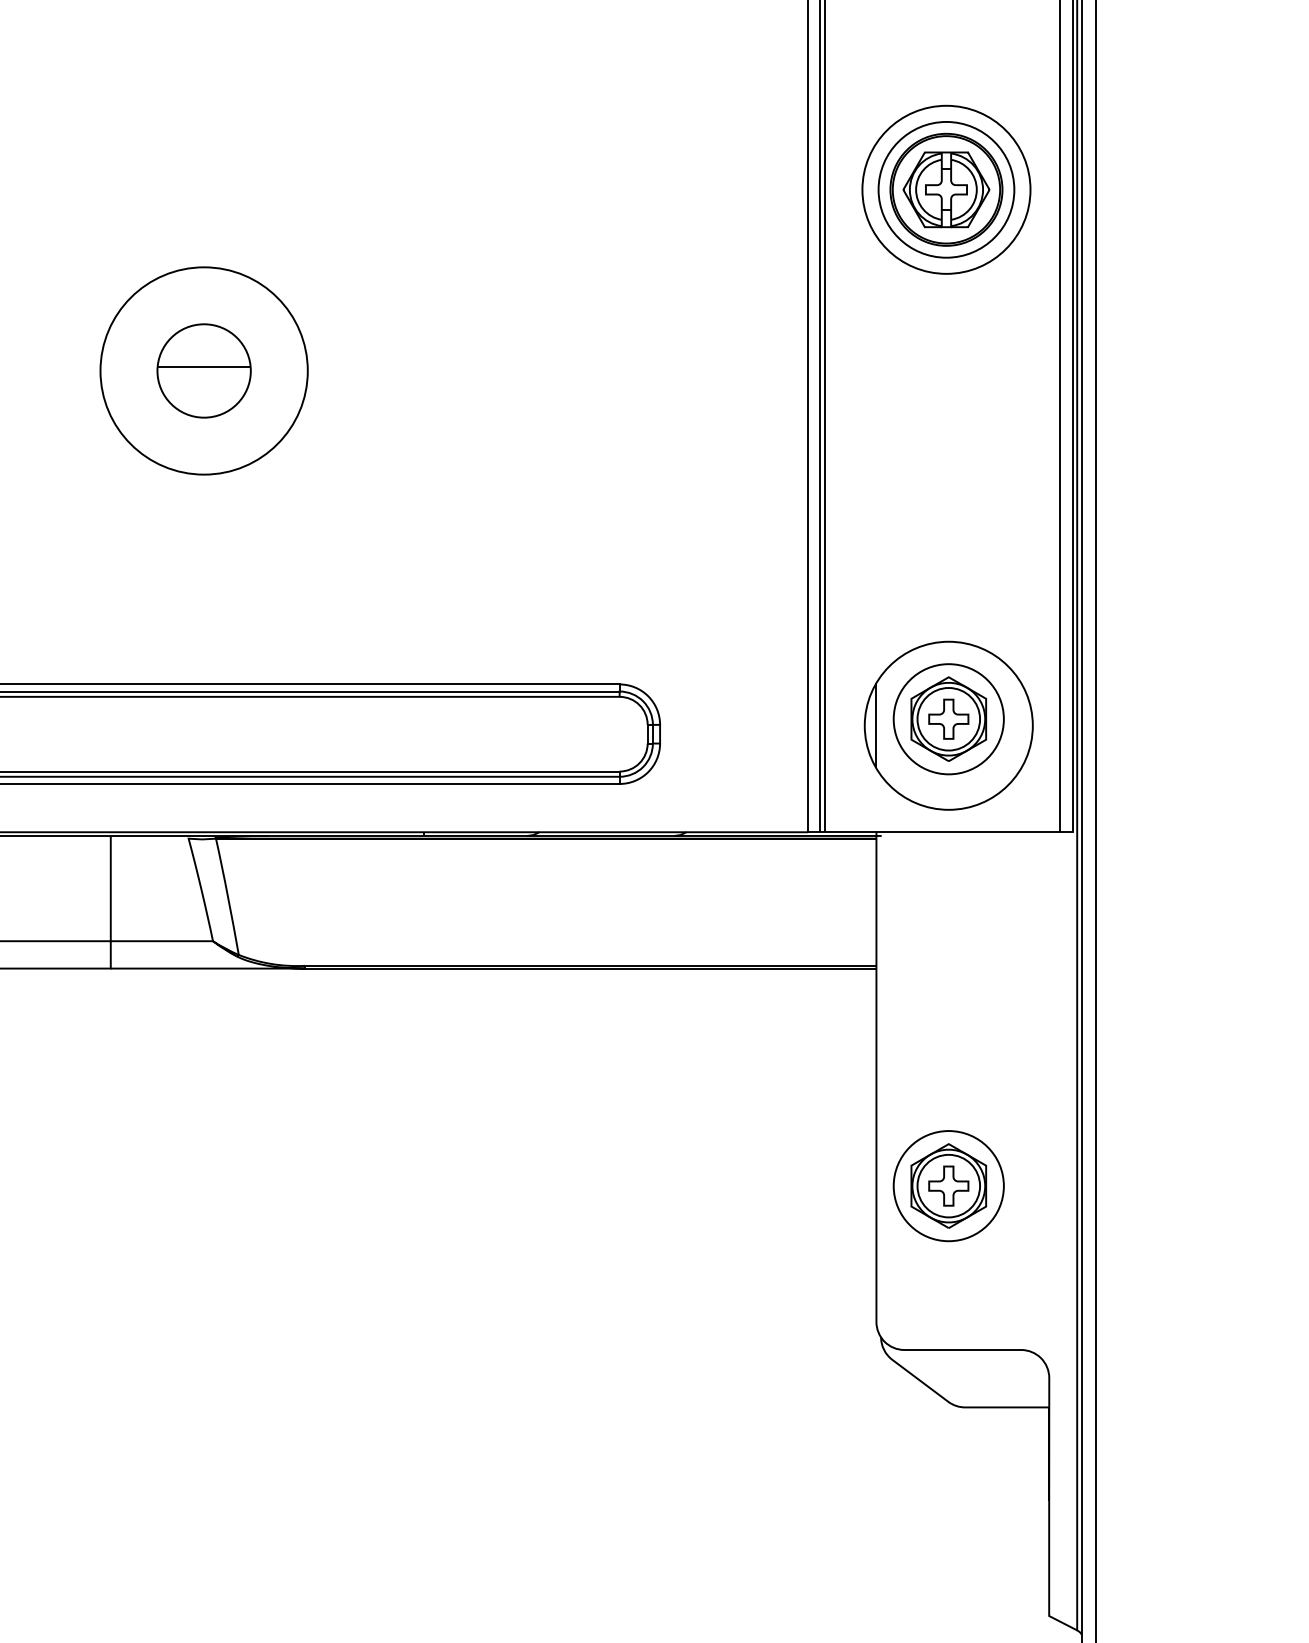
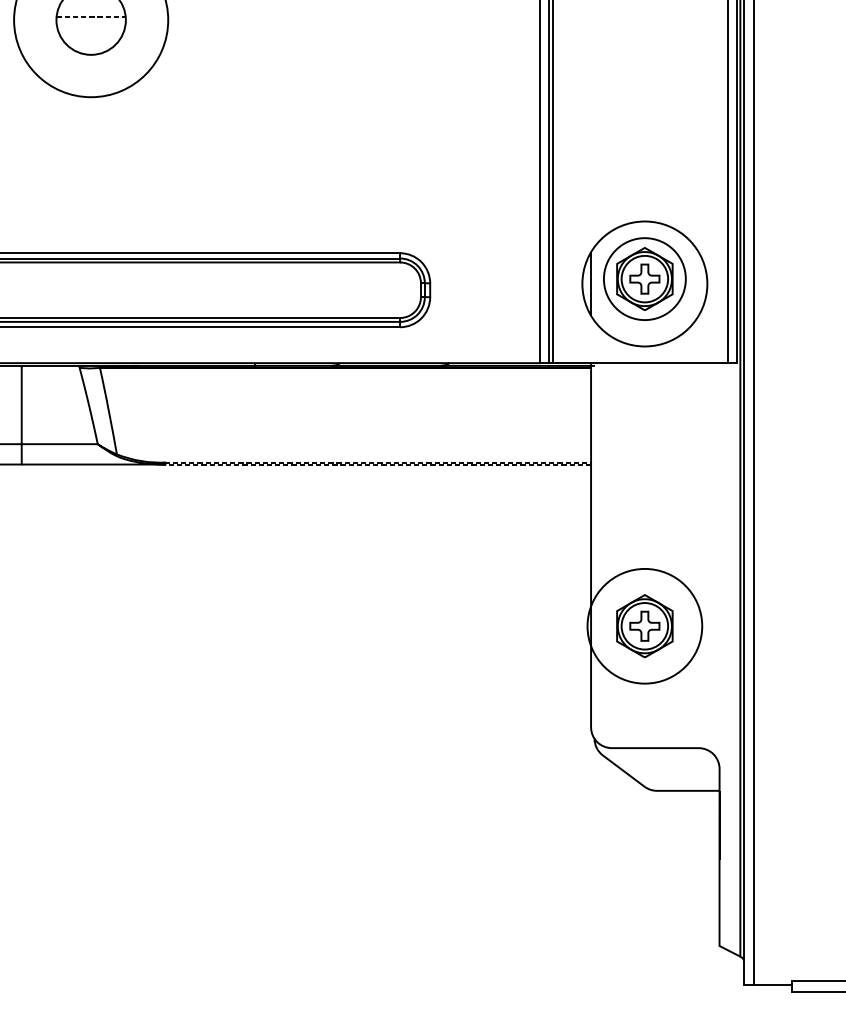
line: (204, 367) -> (91, 17), solid -> dashed
line: (305, 966) -> (166, 462), solid -> dashed
circle: (948, 1186) -> (644, 626), size x1.4

